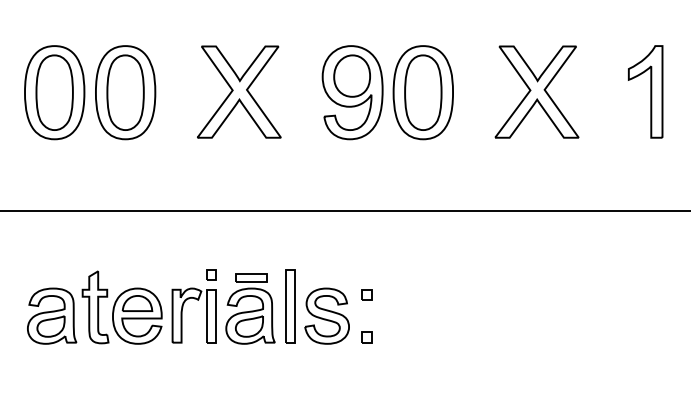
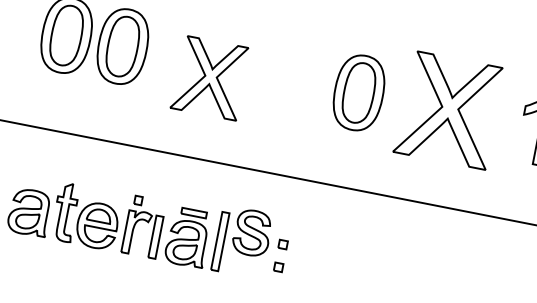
part: (239, 91) -> (210, 77), moved
part: (536, 91) -> (448, 109), size x1.4
part: (352, 92) -> (302, 81), removed
part: (211, 274) -> (138, 200), moved
part: (326, 315) -> (251, 232), moved
part: (366, 337) -> (278, 267), moved

